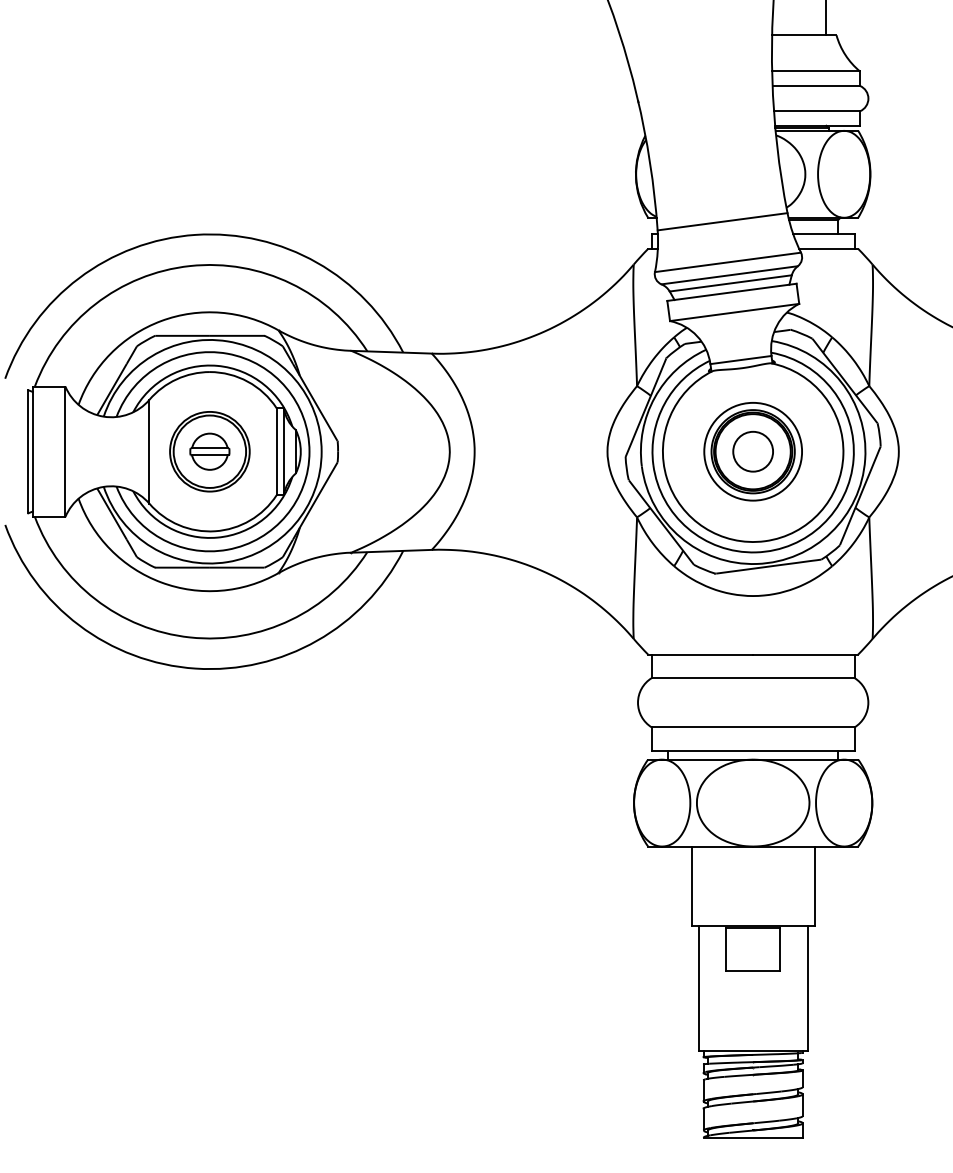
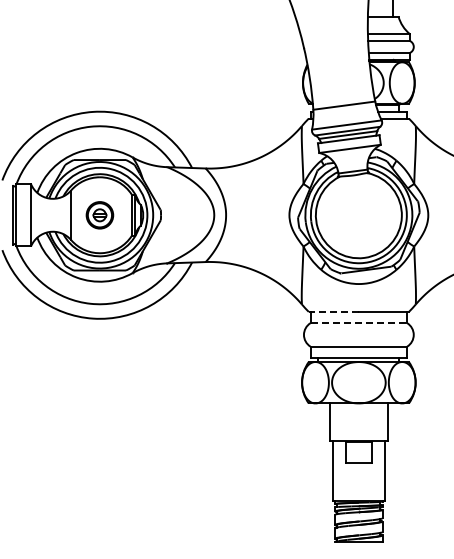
part: (208, 452) -> (99, 215), size x0.7
part: (752, 452) -> (358, 215), removed
line: (699, 653) -> (333, 311), solid -> dashed
line: (754, 678) -> (359, 323), solid -> dashed

